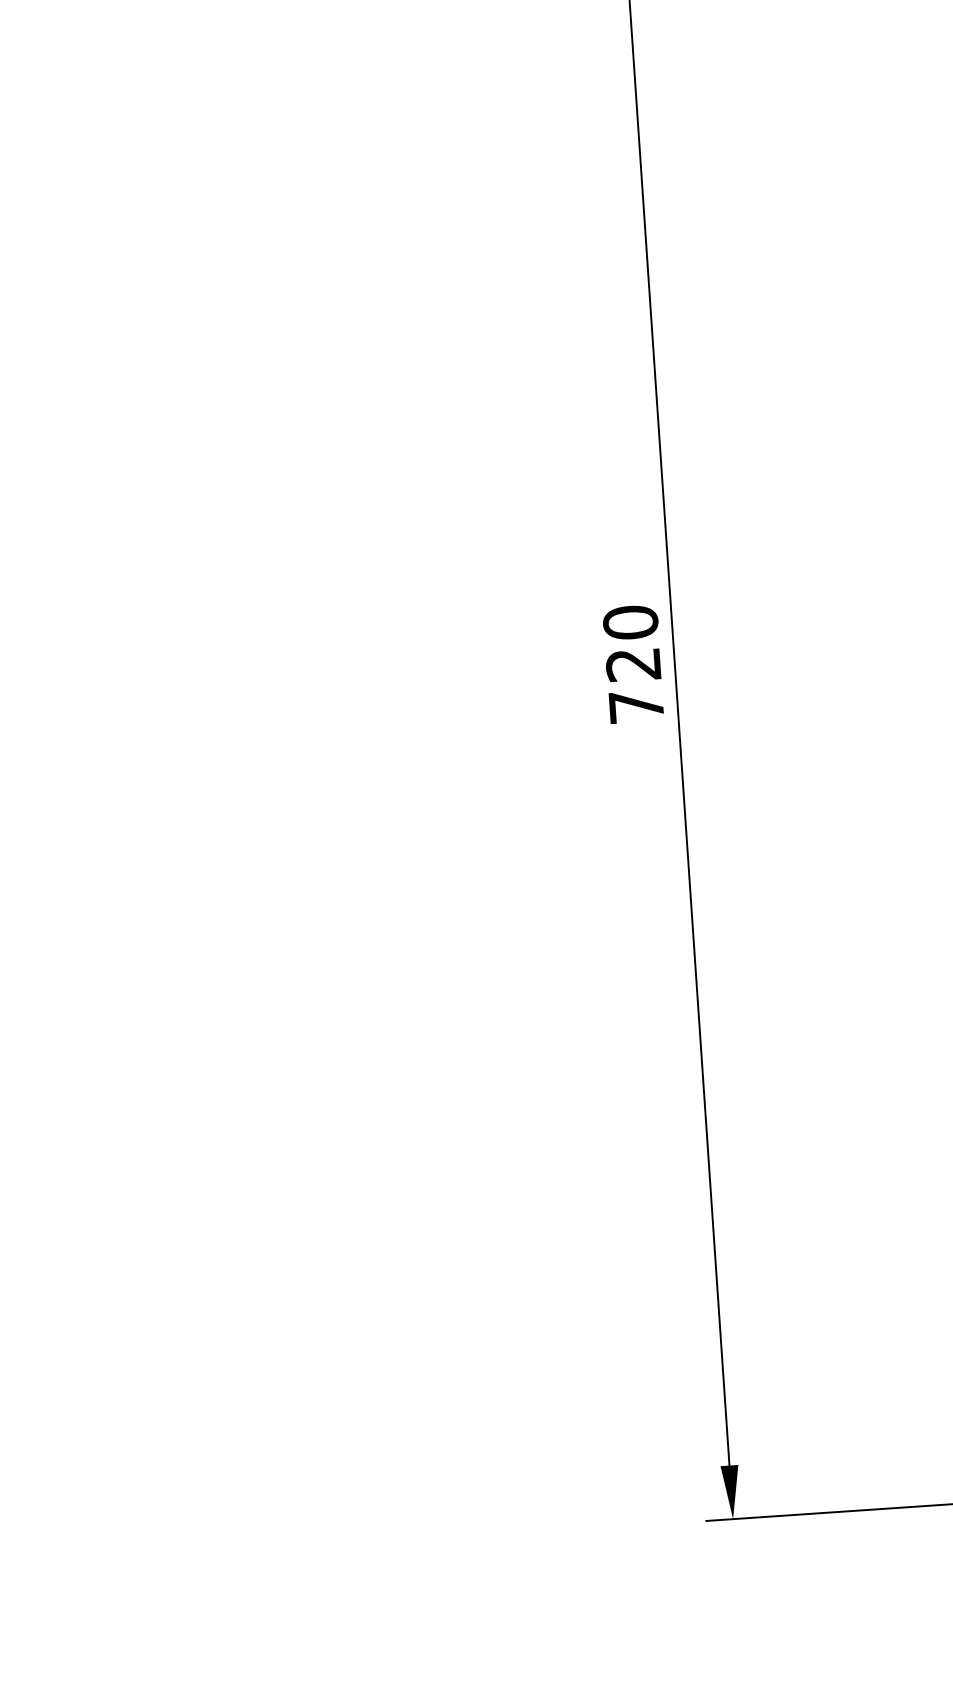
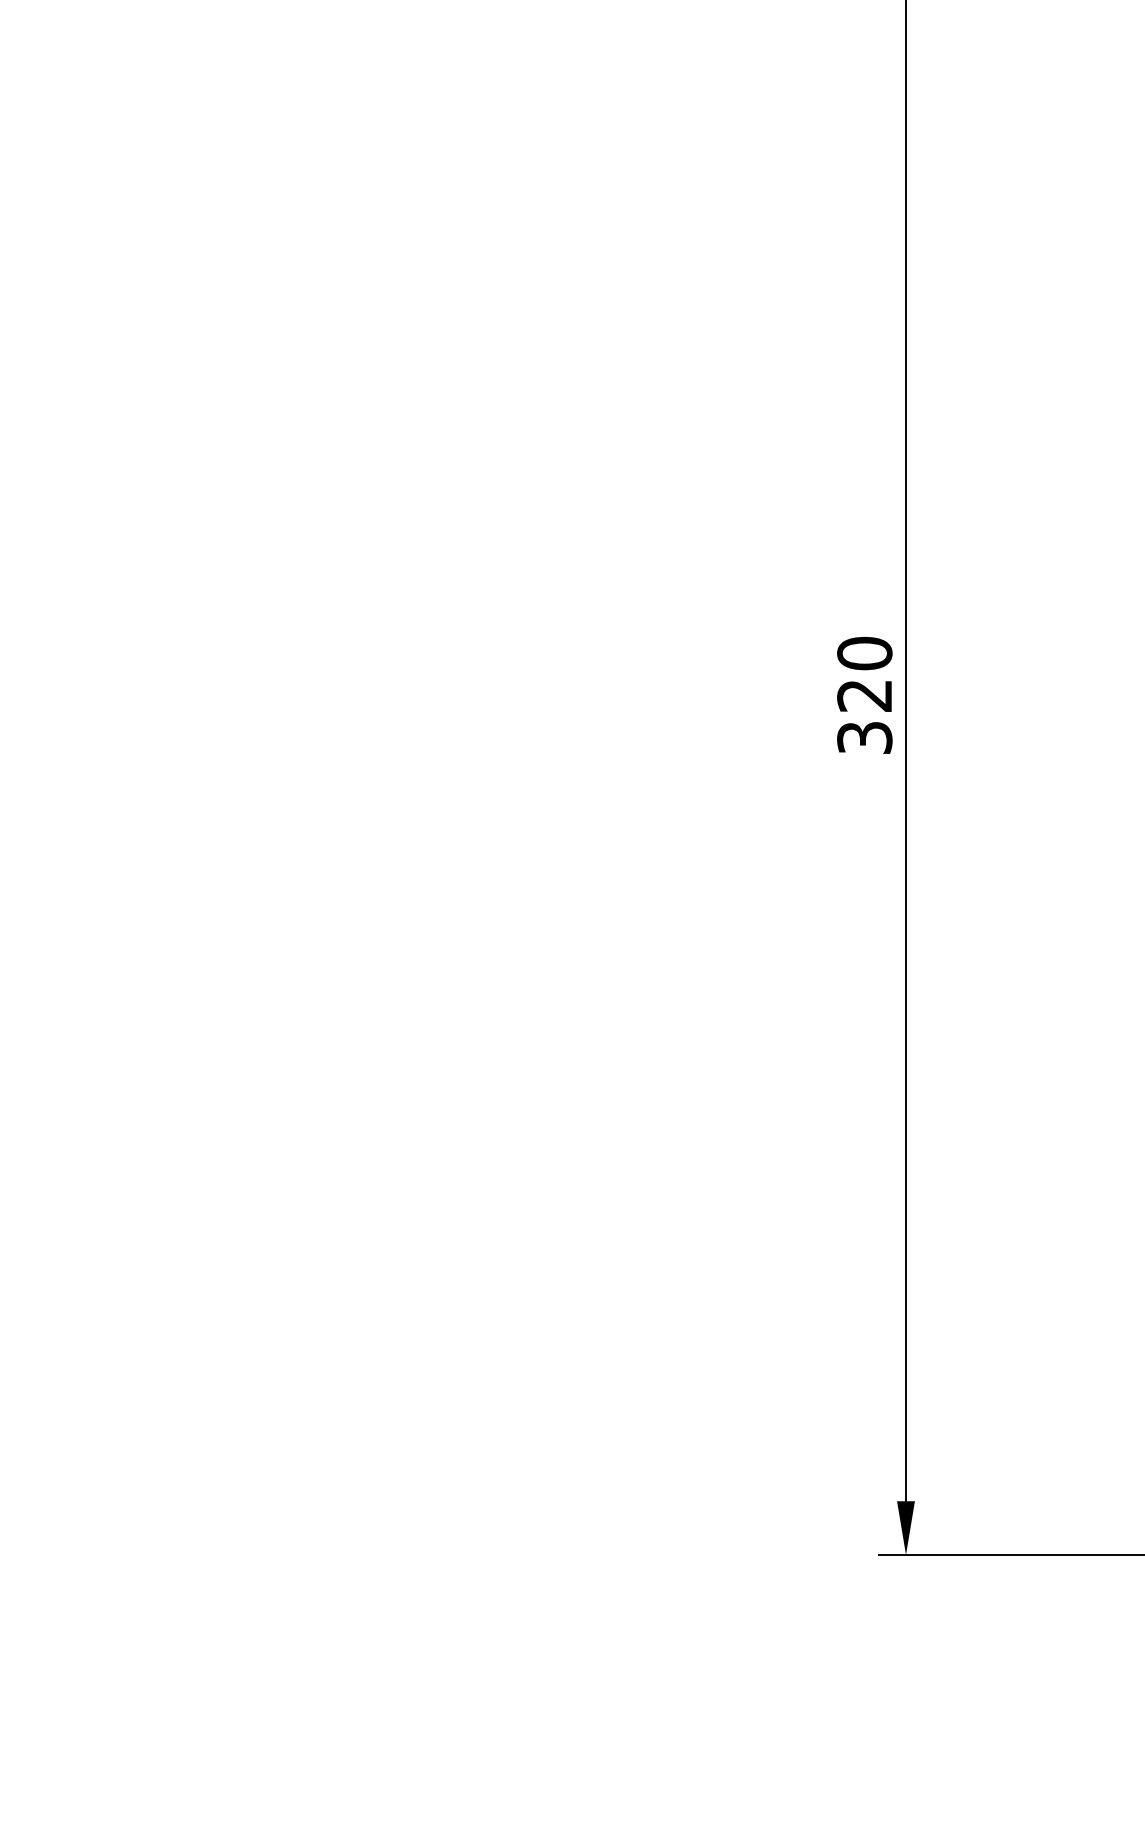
text: (636, 706) -> (864, 737), 720 -> 320

